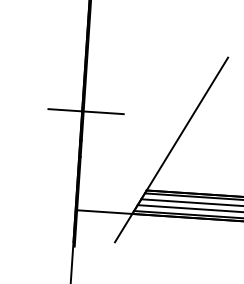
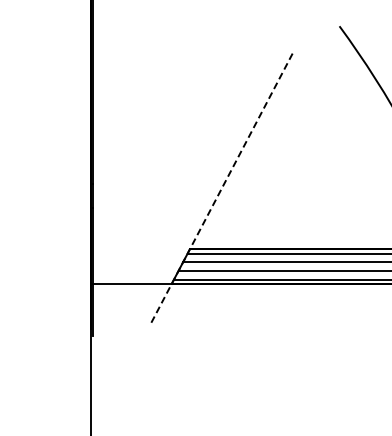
line: (85, 111) -> (96, 143), removed
line: (171, 149) -> (221, 189), solid -> dashed

